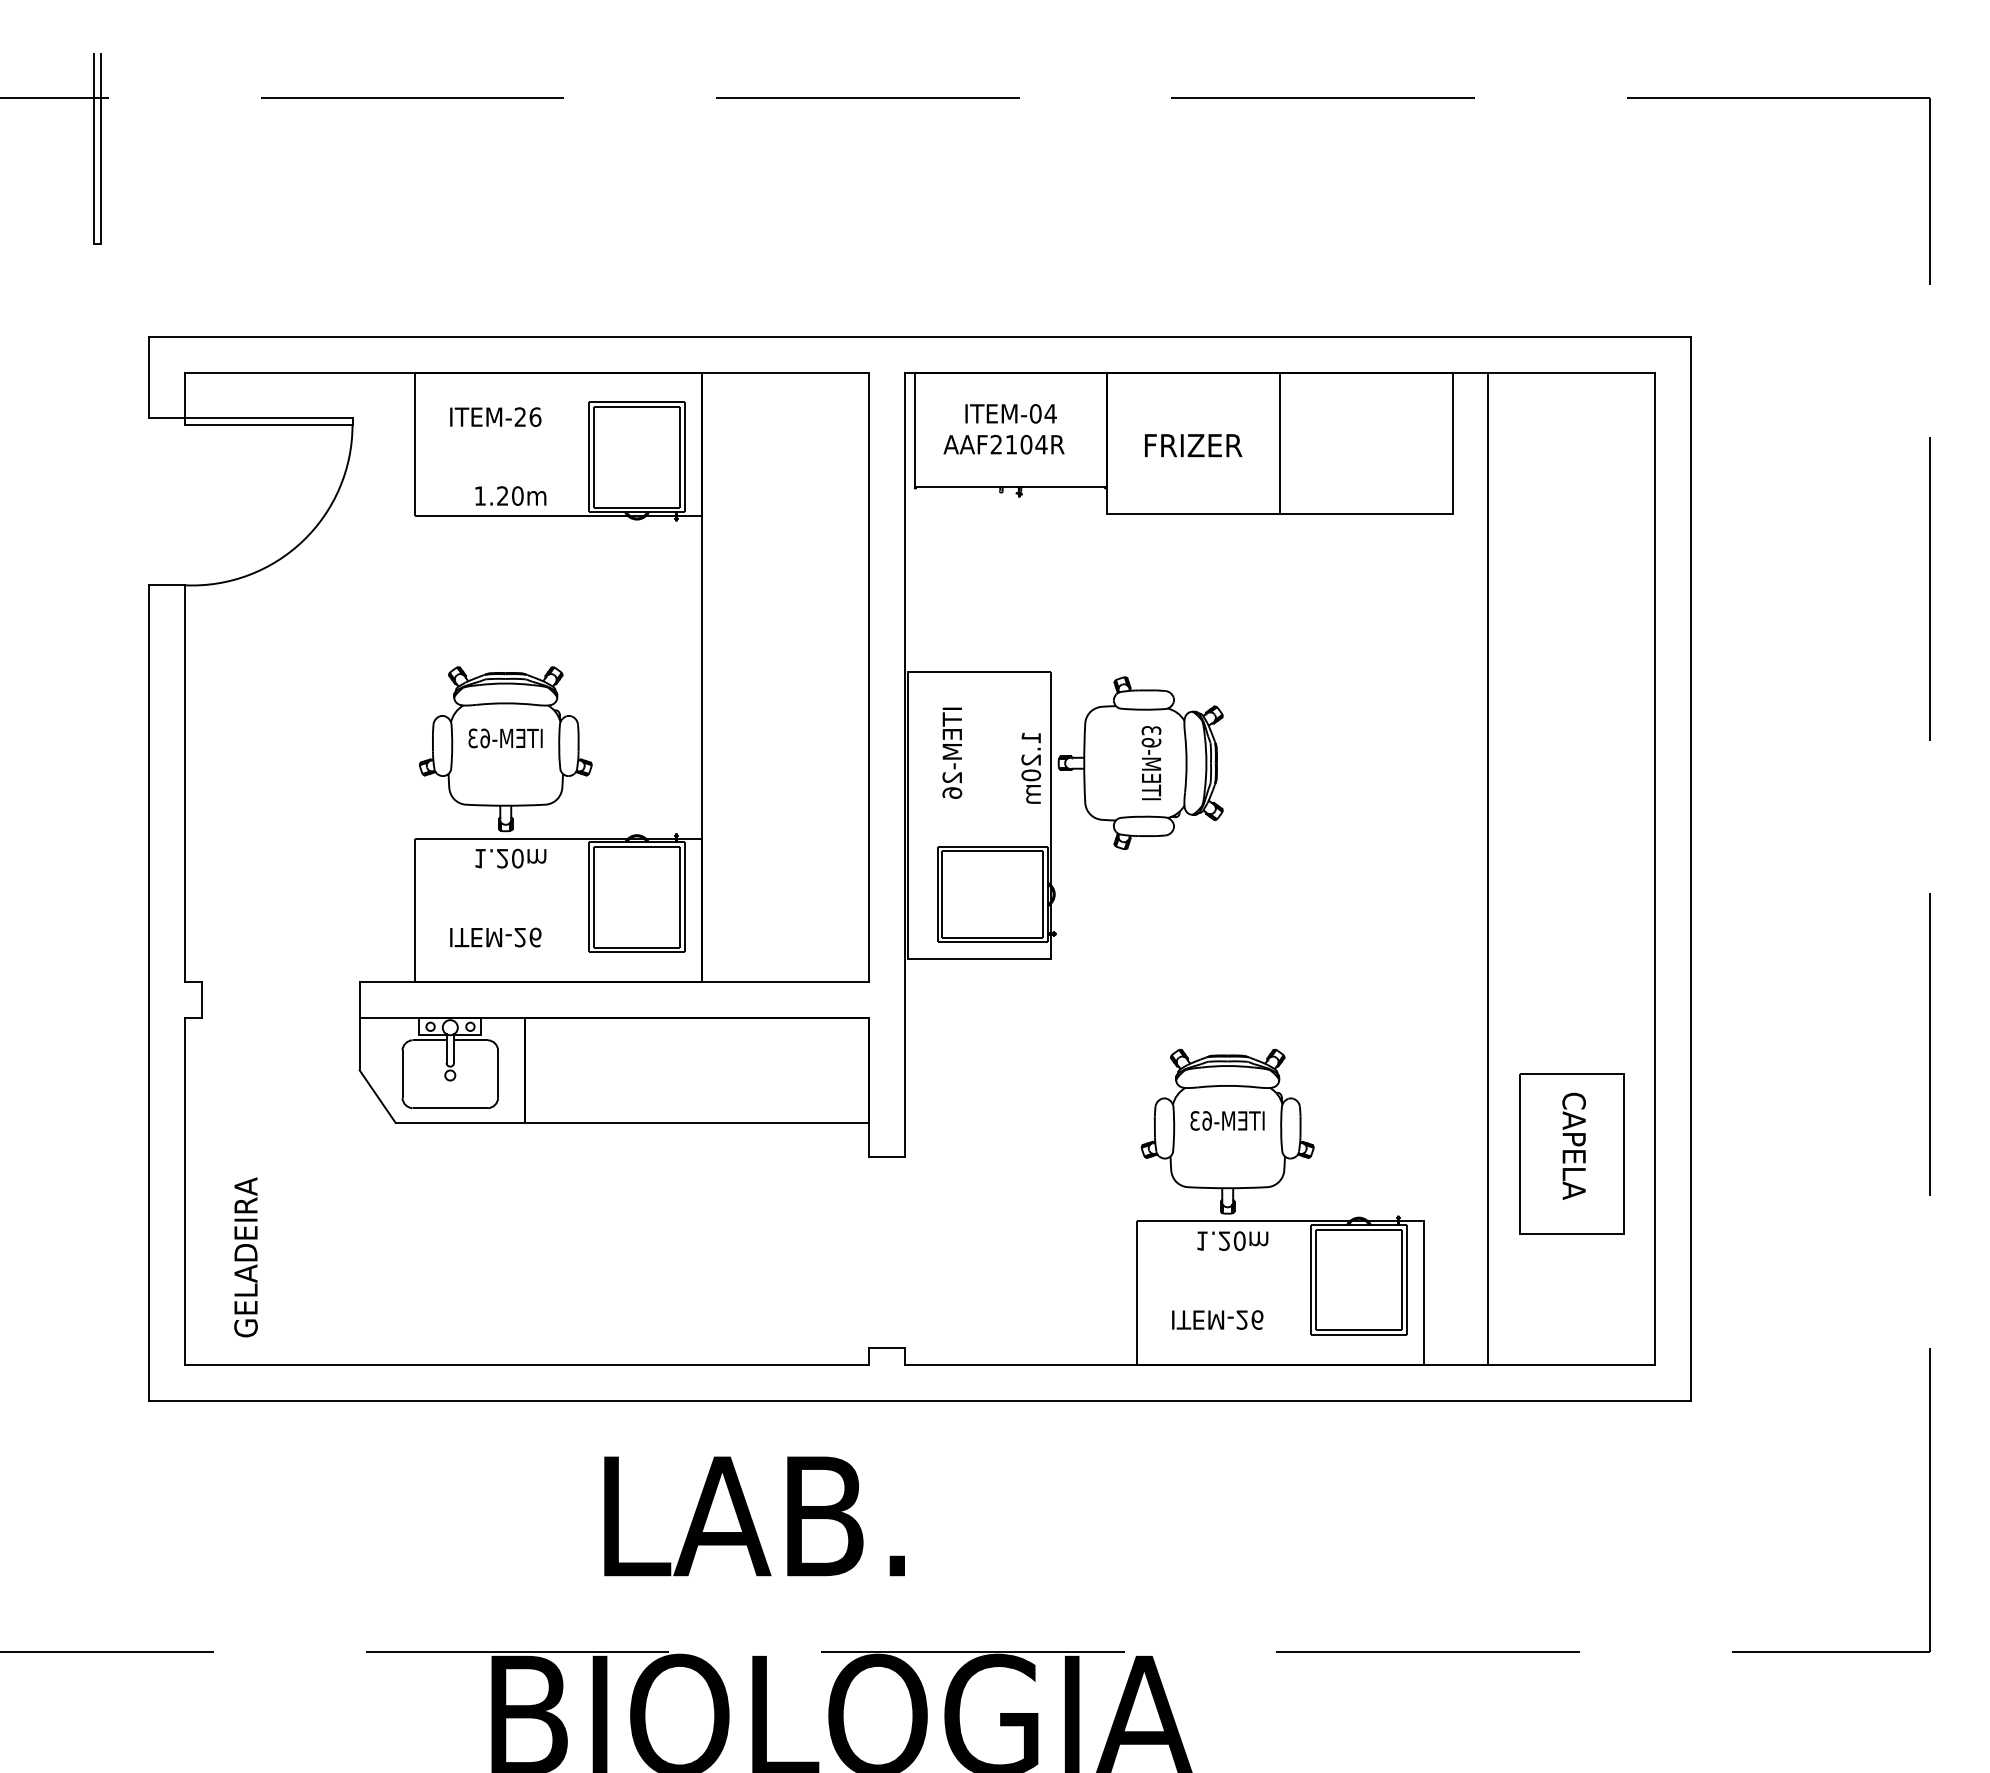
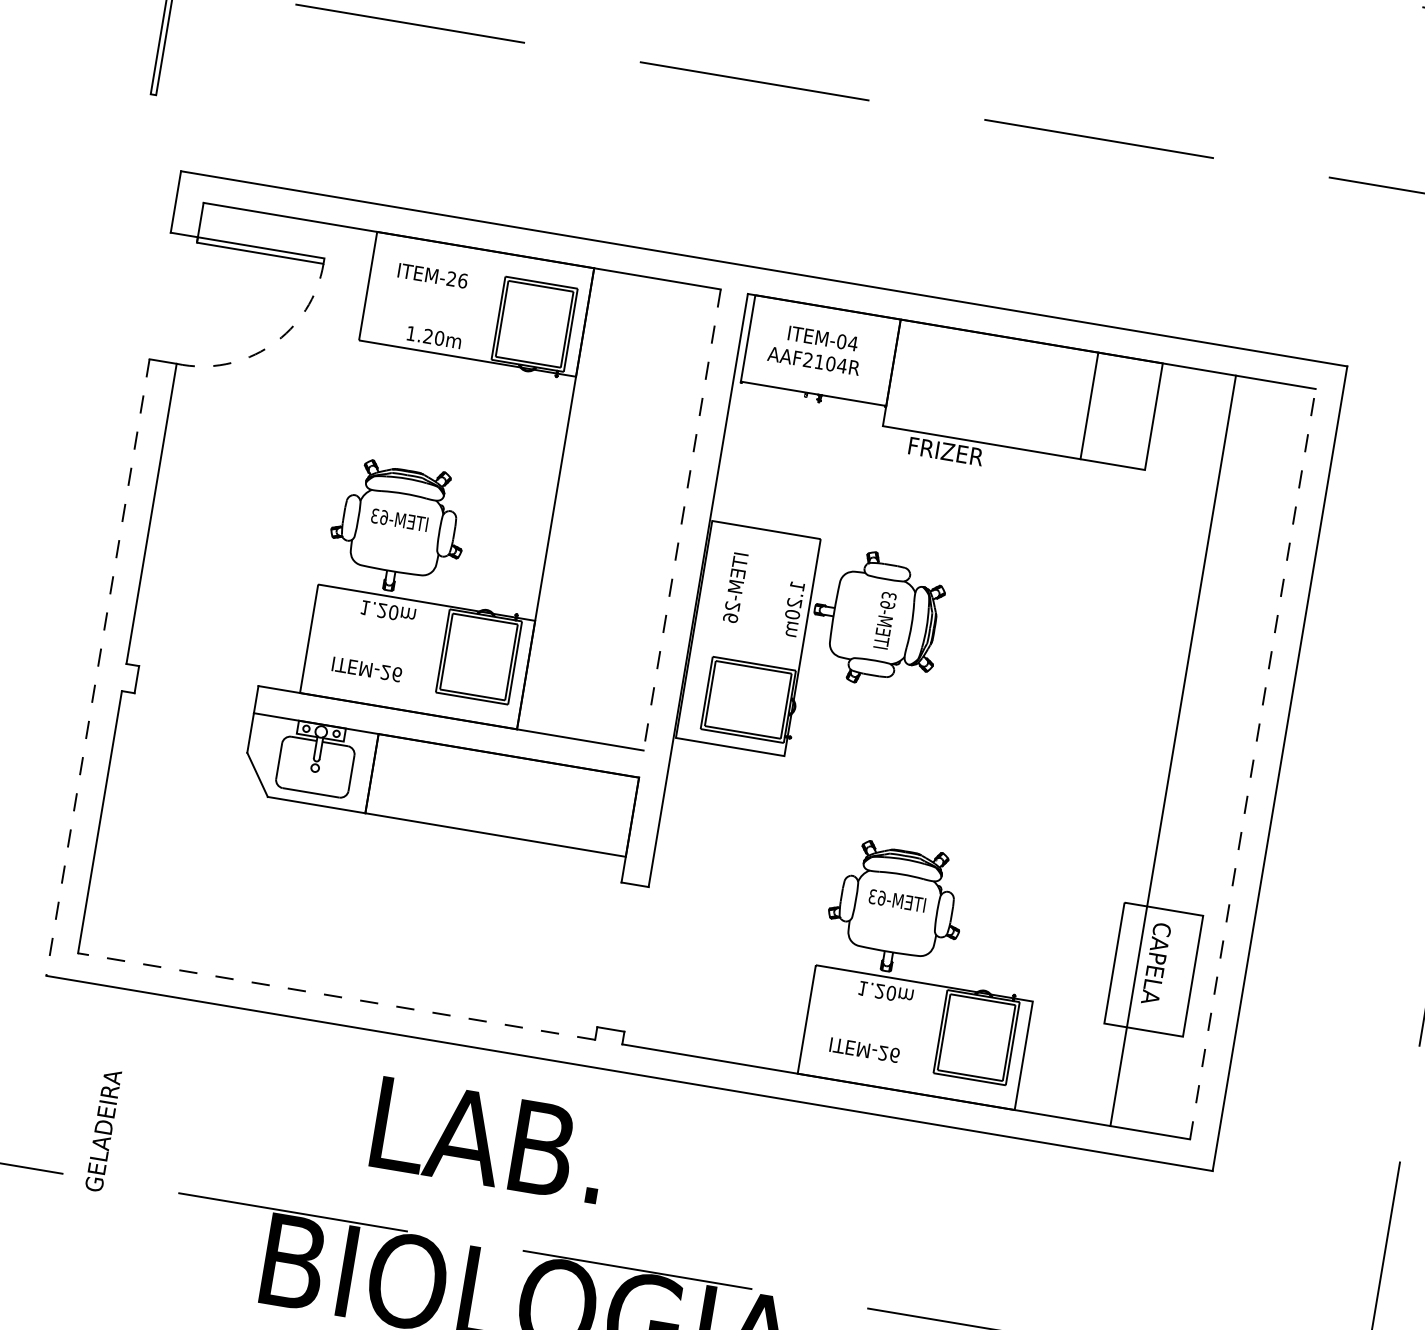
line: (1280, 442) -> (1089, 405), moved
text: (1193, 445) -> (946, 451), moved
arc: (303, 540) -> (271, 344), solid -> dashed
line: (868, 677) -> (681, 520), solid -> dashed
line: (1488, 868) -> (1173, 750), moved
line: (1655, 868) -> (1252, 764), solid -> dashed
line: (149, 992) -> (98, 667), solid -> dashed
text: (245, 1257) -> (103, 1130), moved
line: (527, 1364) -> (337, 996), solid -> dashed

